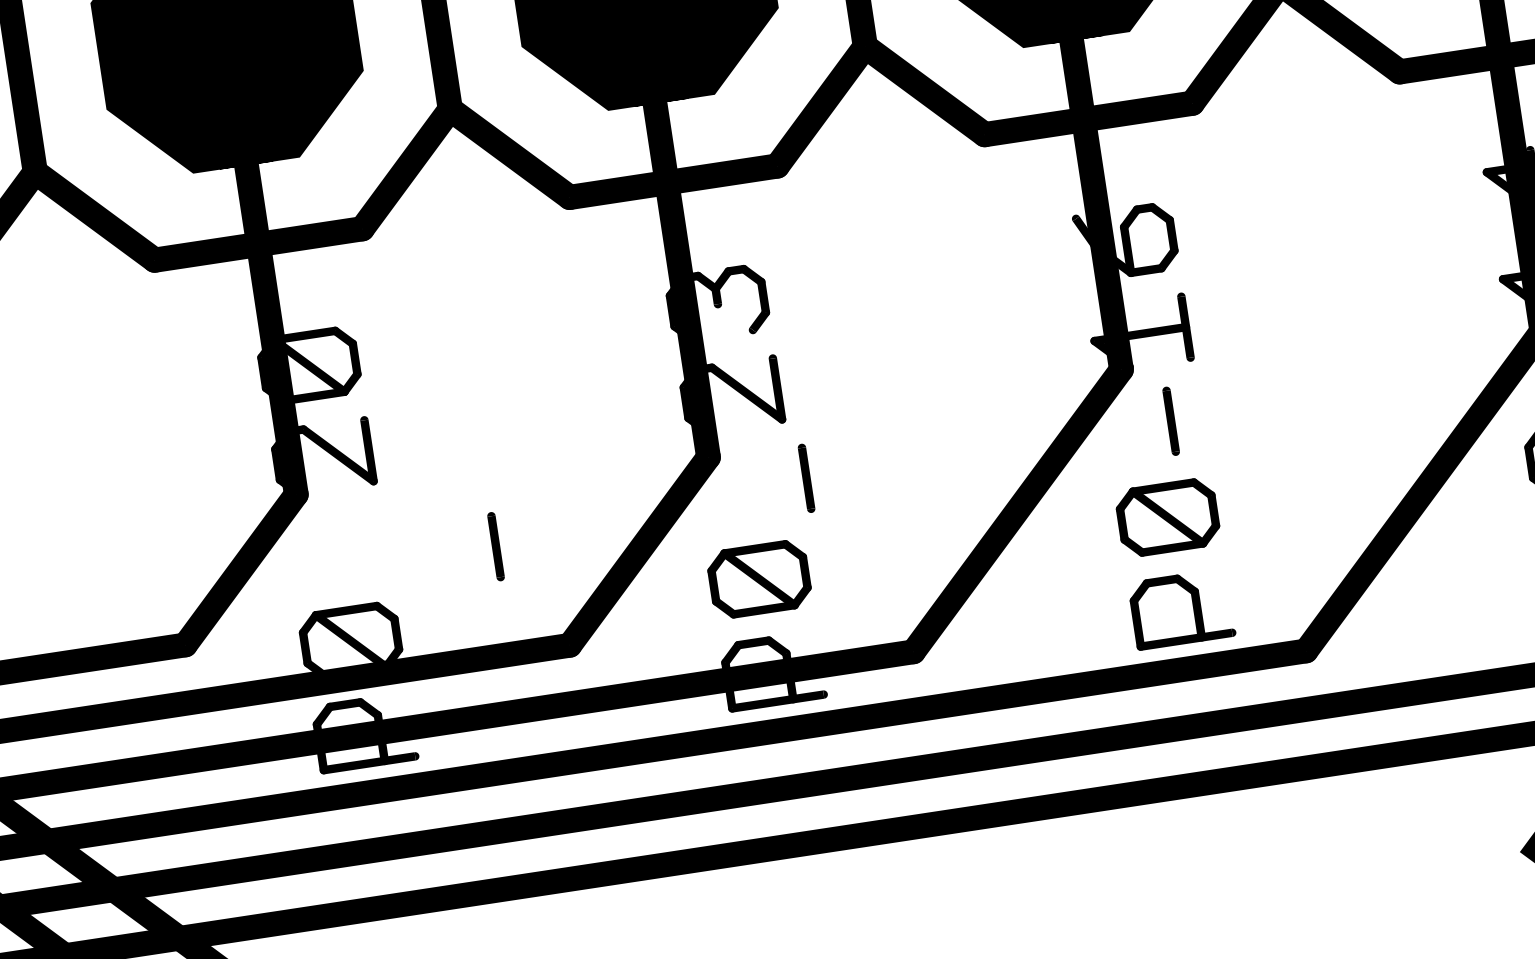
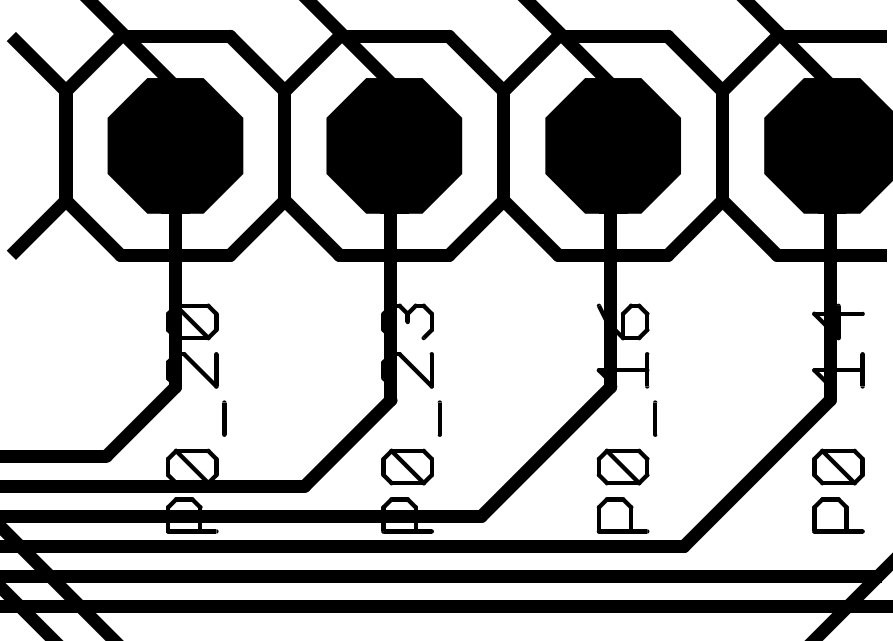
line: (1171, 420) -> (655, 418), moved
line: (496, 546) -> (224, 418), moved

